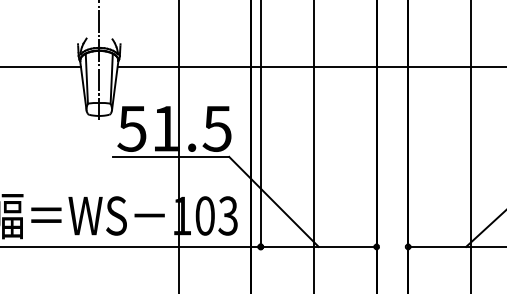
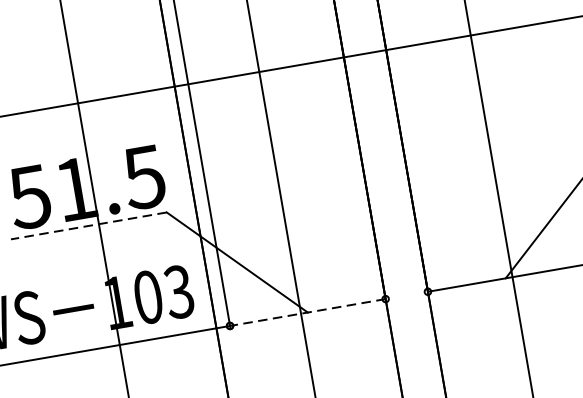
line: (170, 156) -> (87, 225), solid -> dashed
line: (318, 246) -> (307, 312), solid -> dashed

